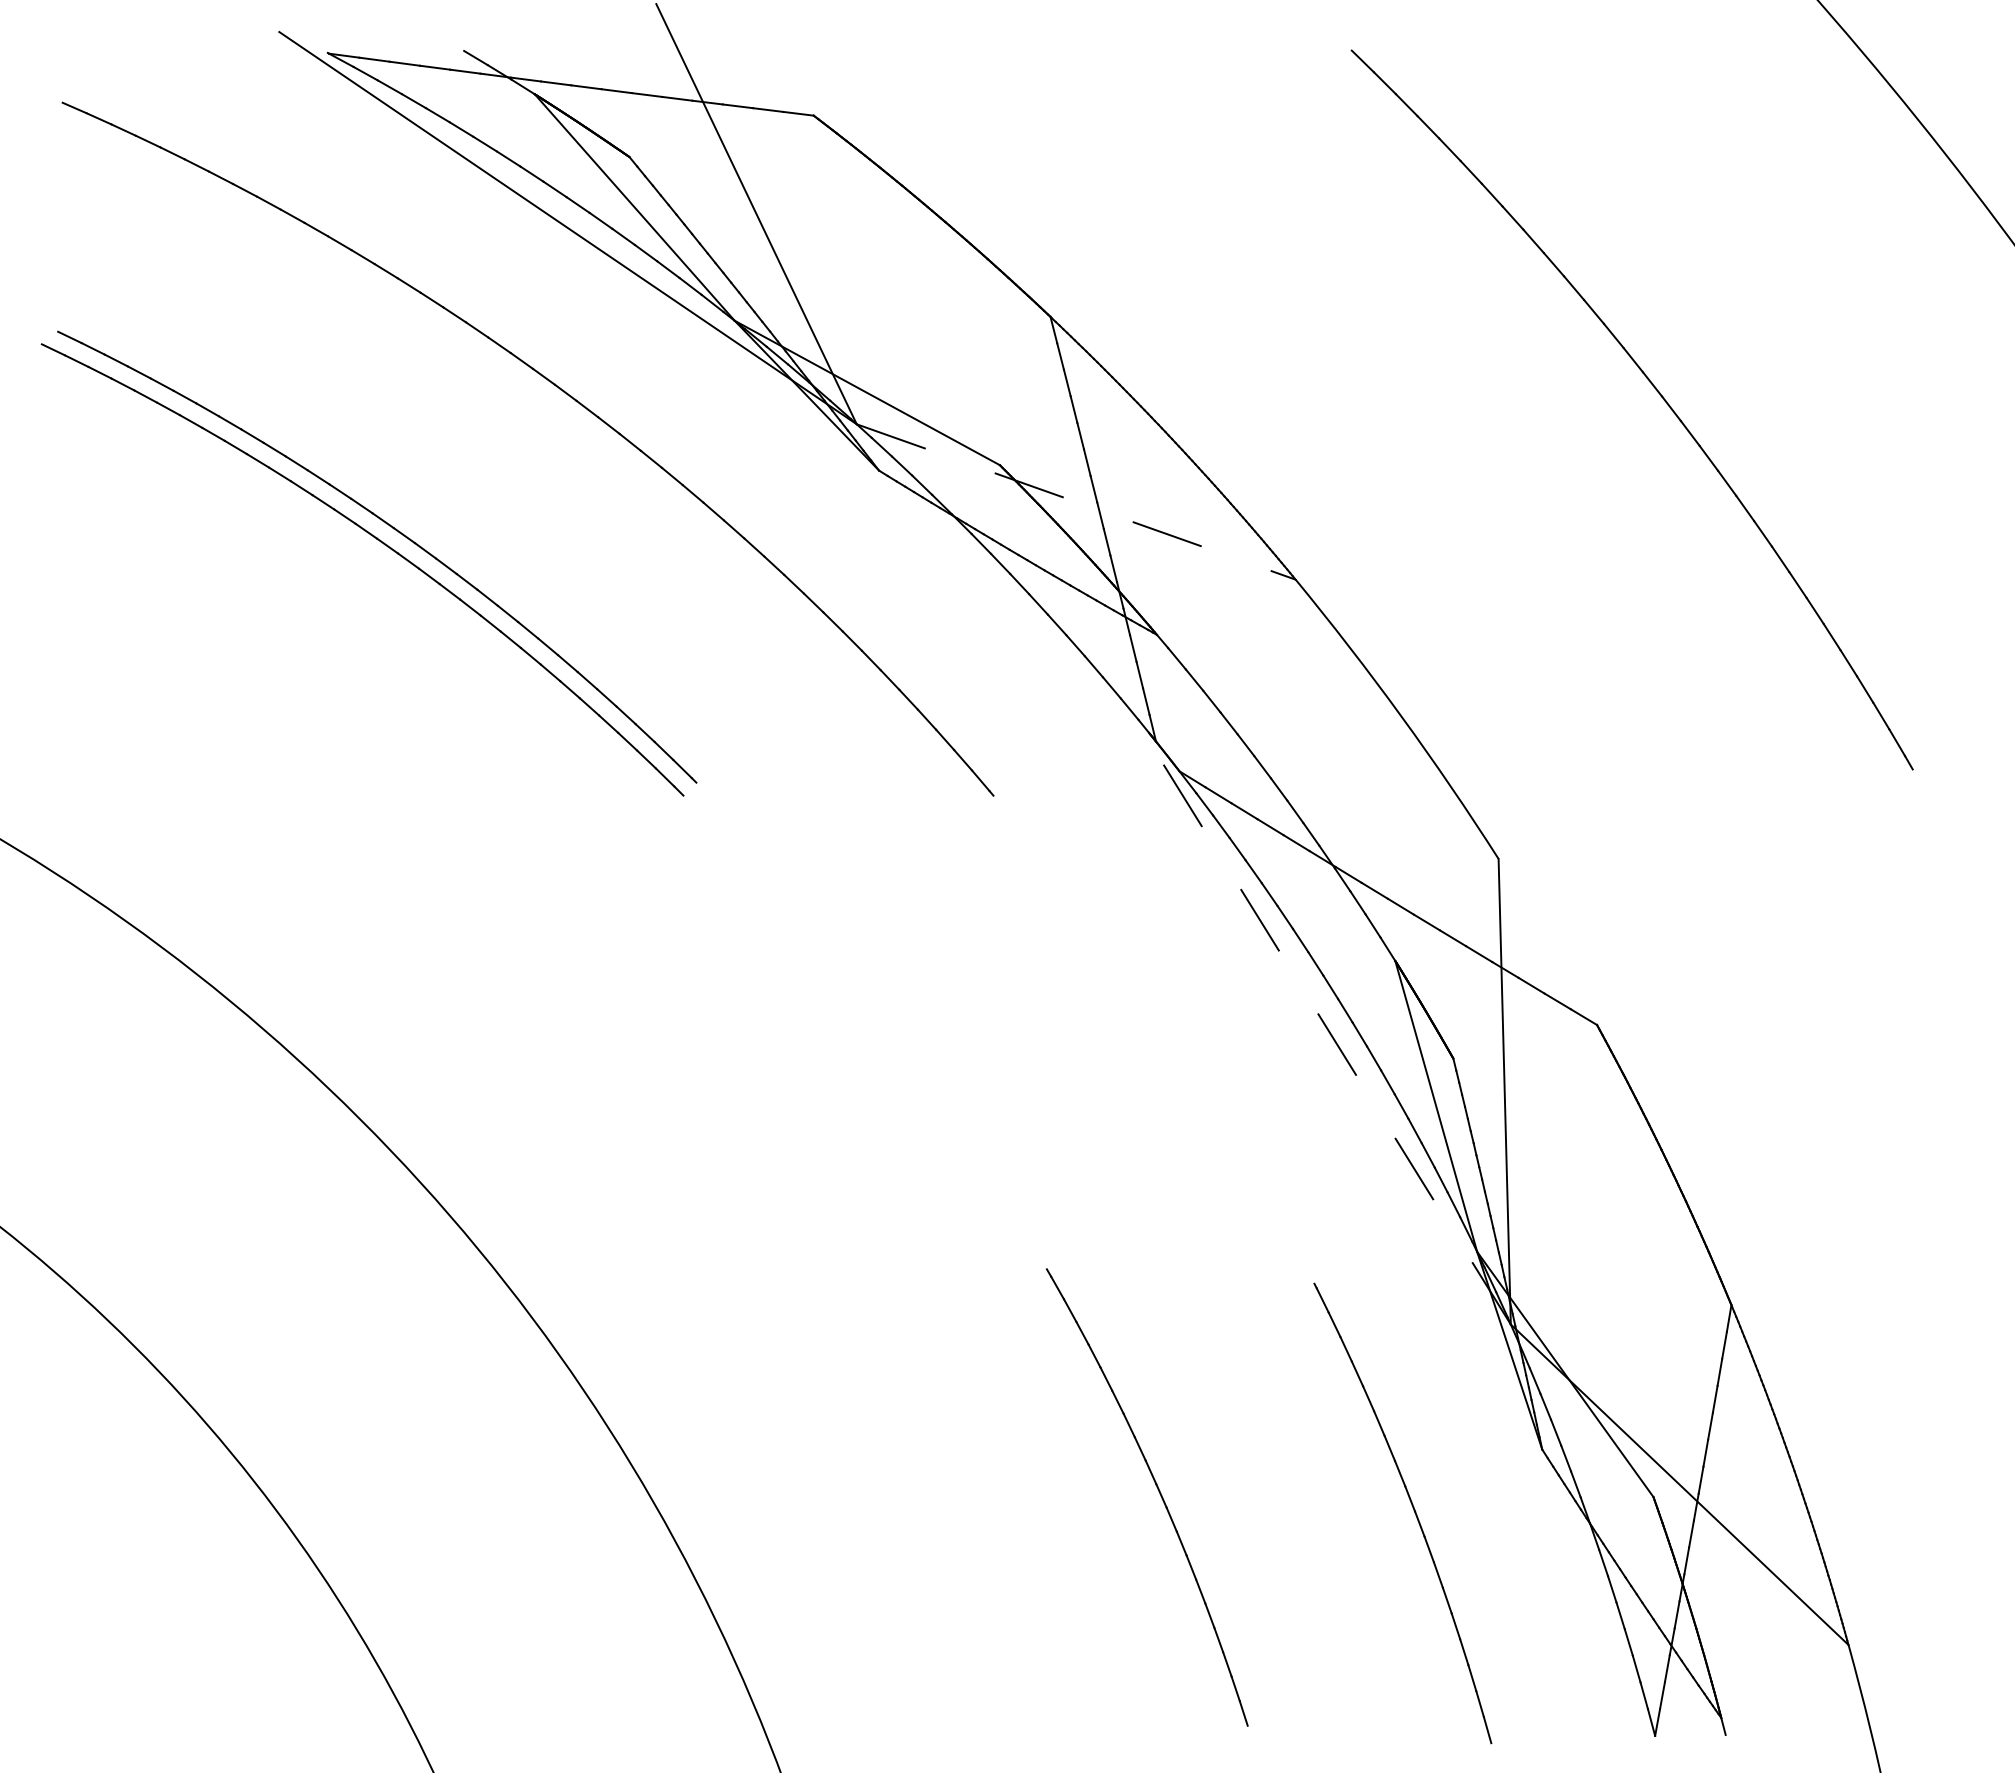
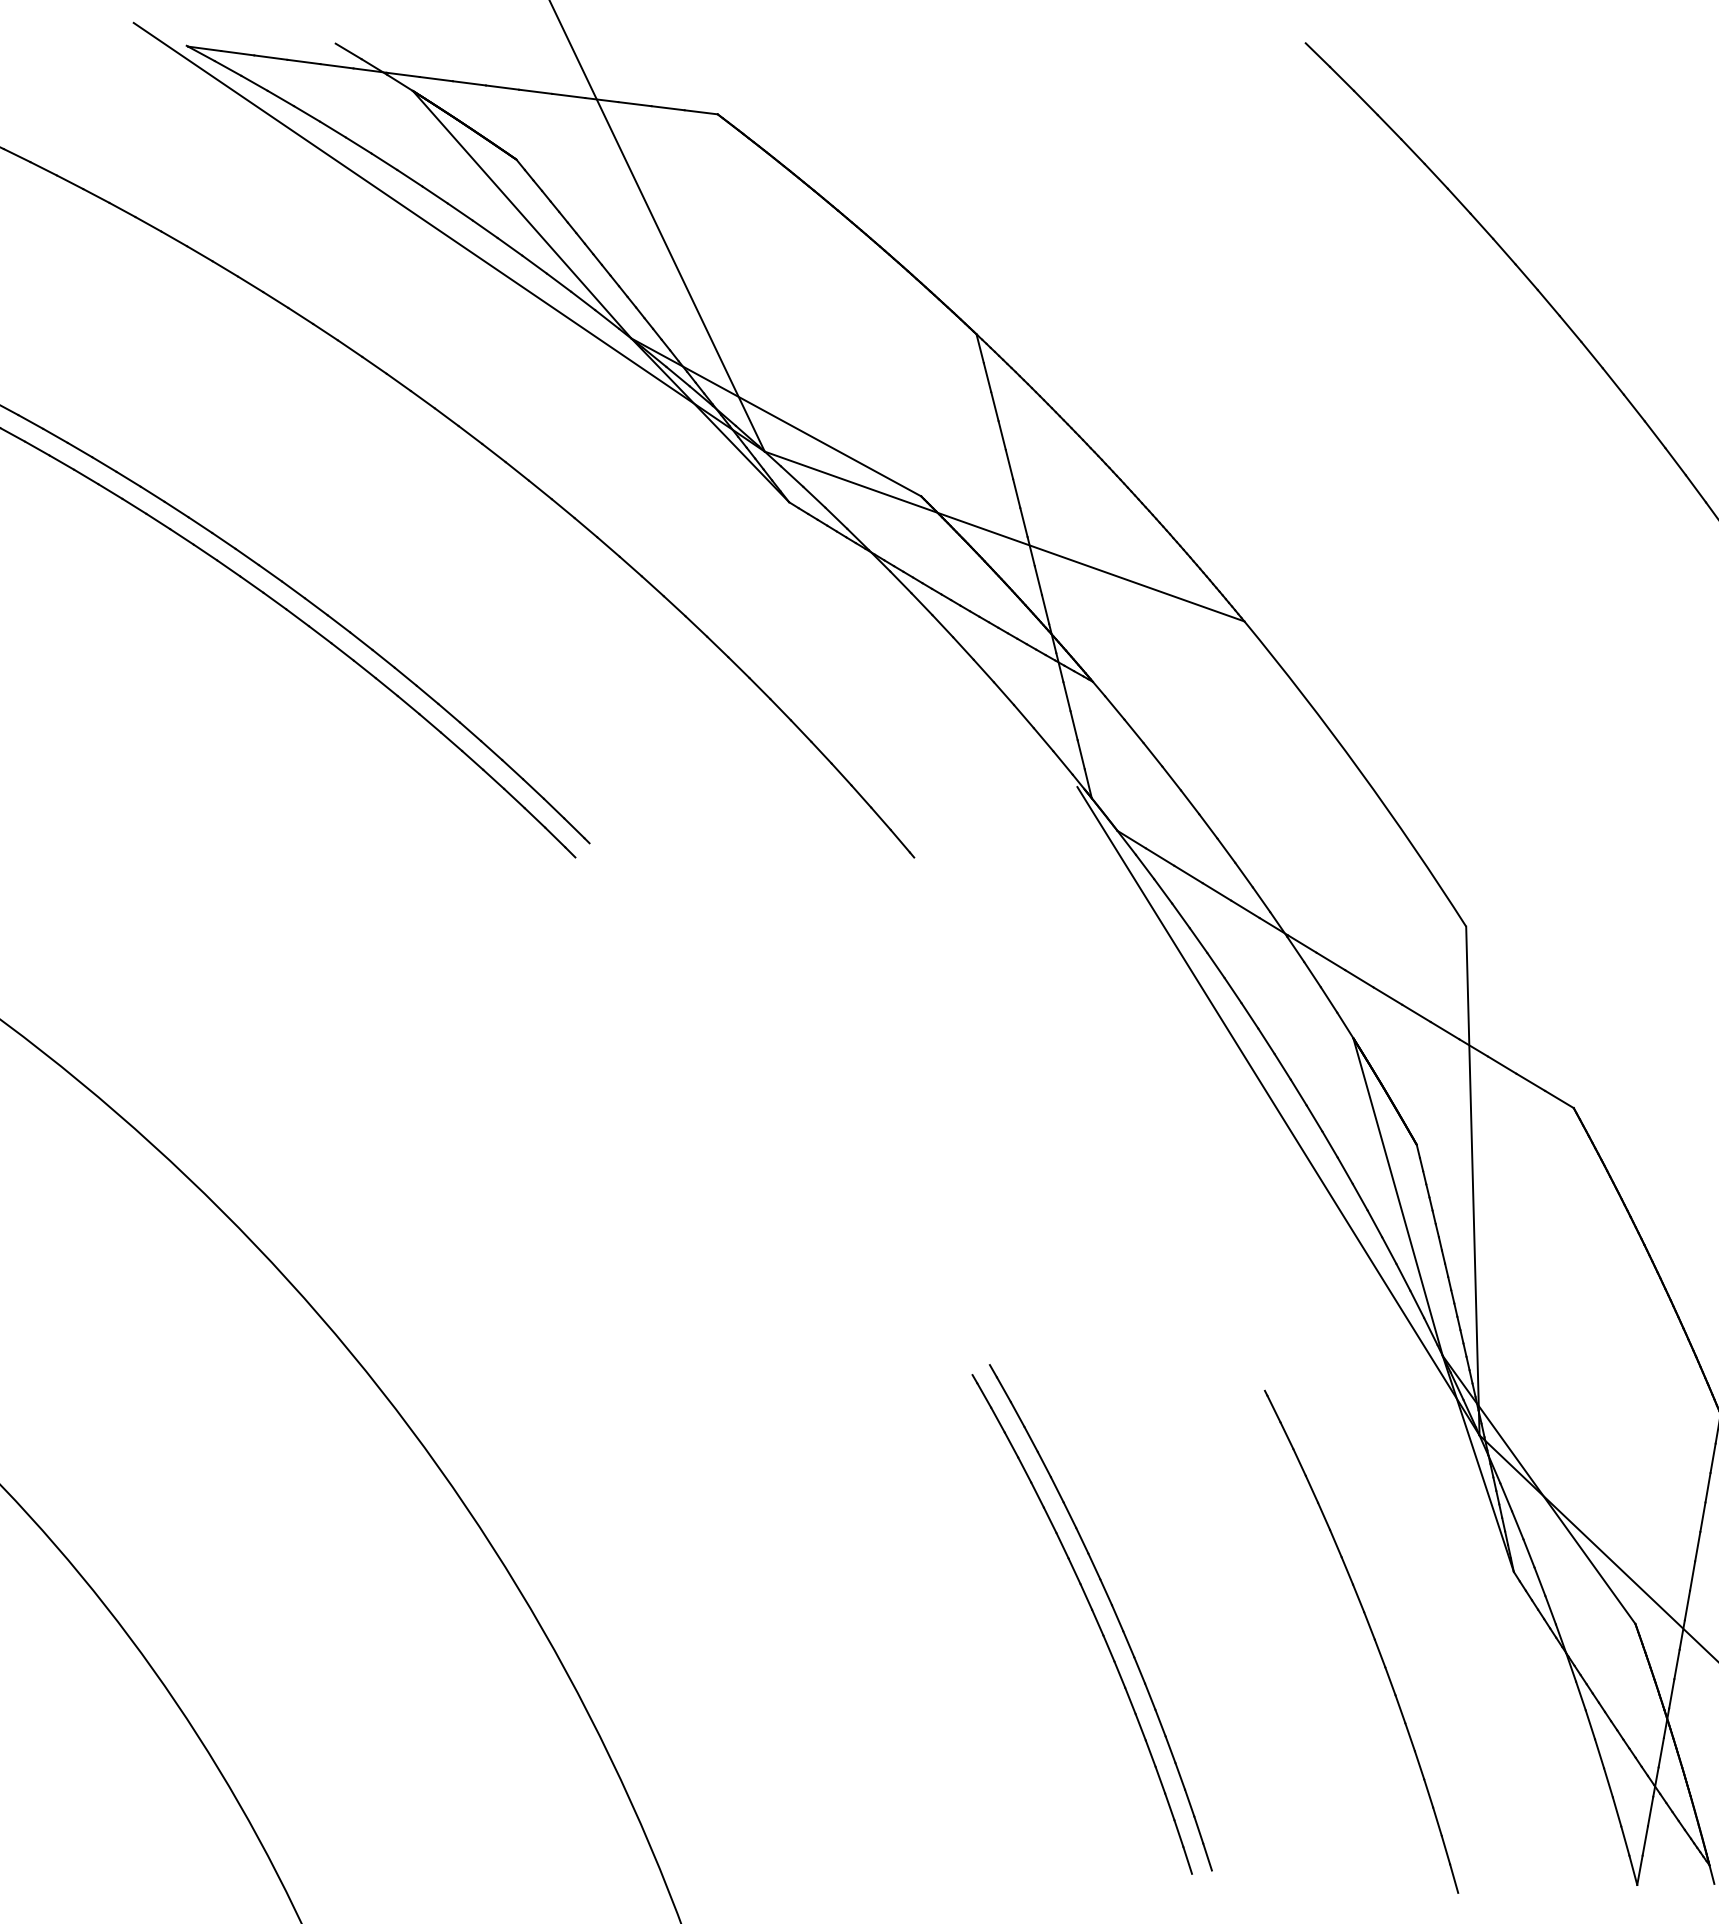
line: (1076, 501) -> (1004, 536), dashed -> solid
line: (1326, 1027) -> (1278, 1110), dashed -> solid
part: (1175, 1485) -> (1113, 1611), added

